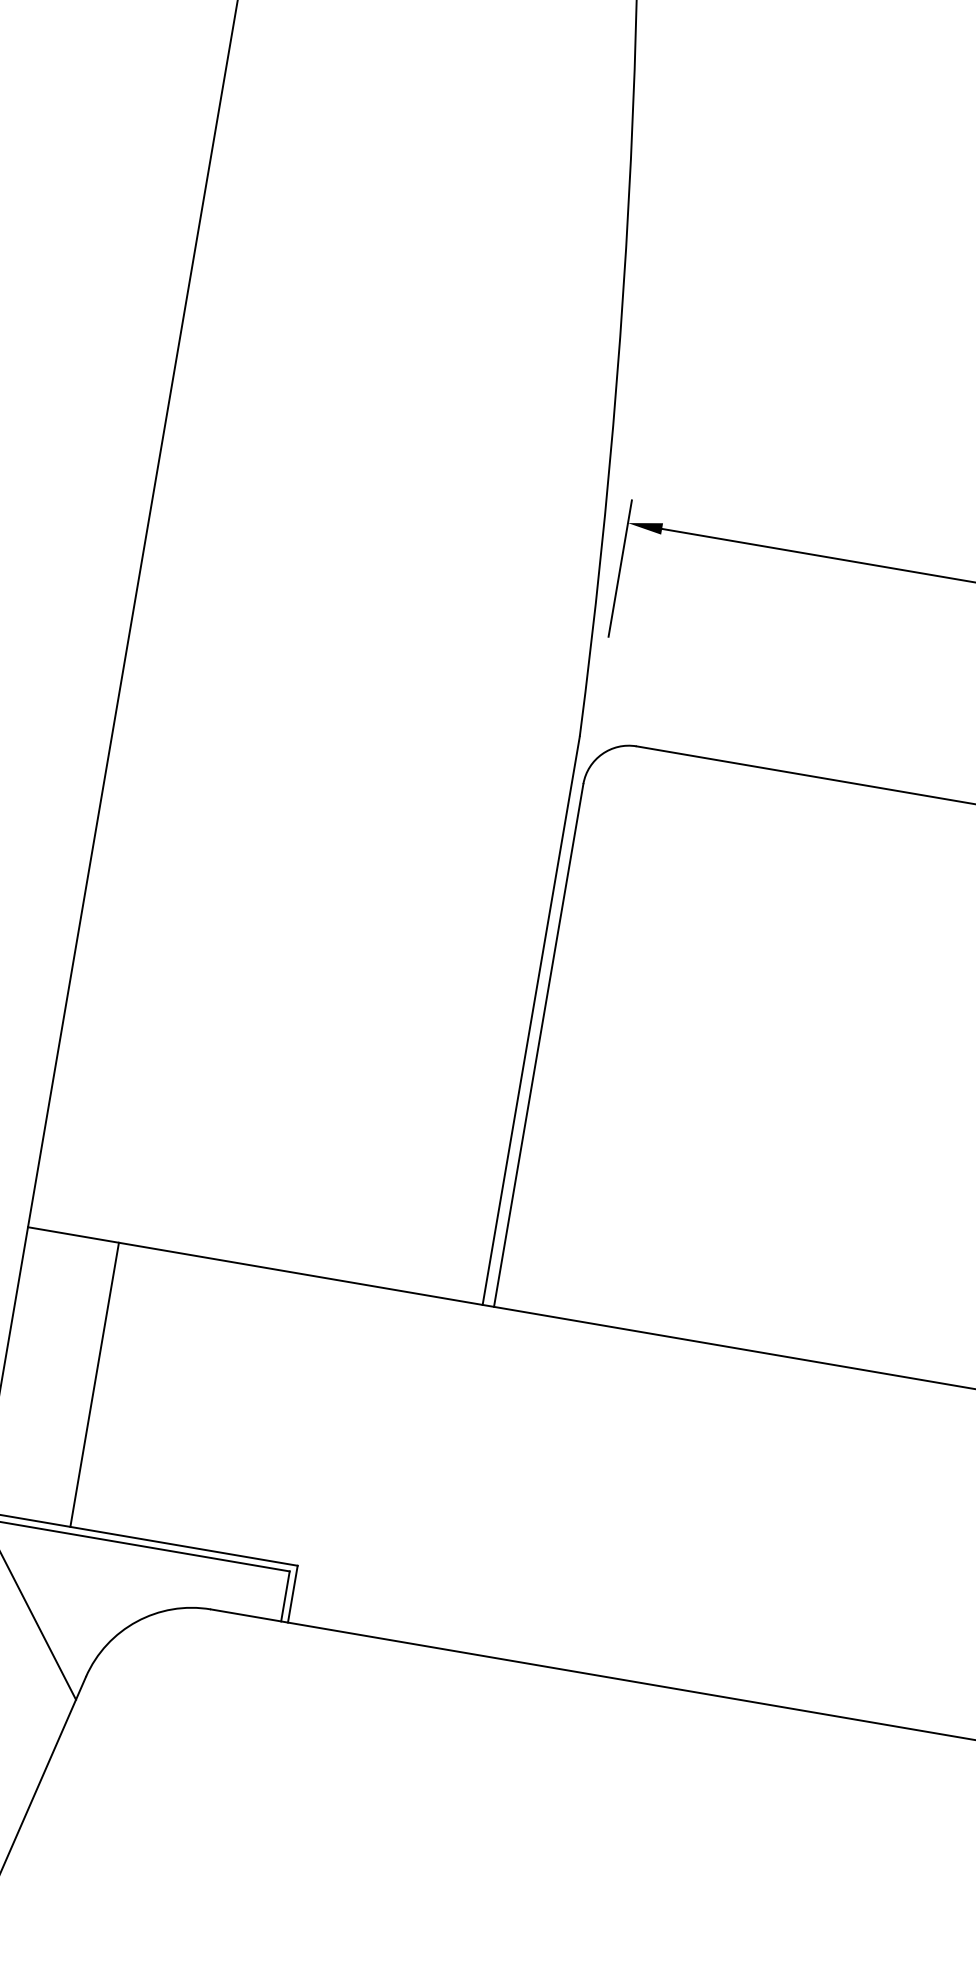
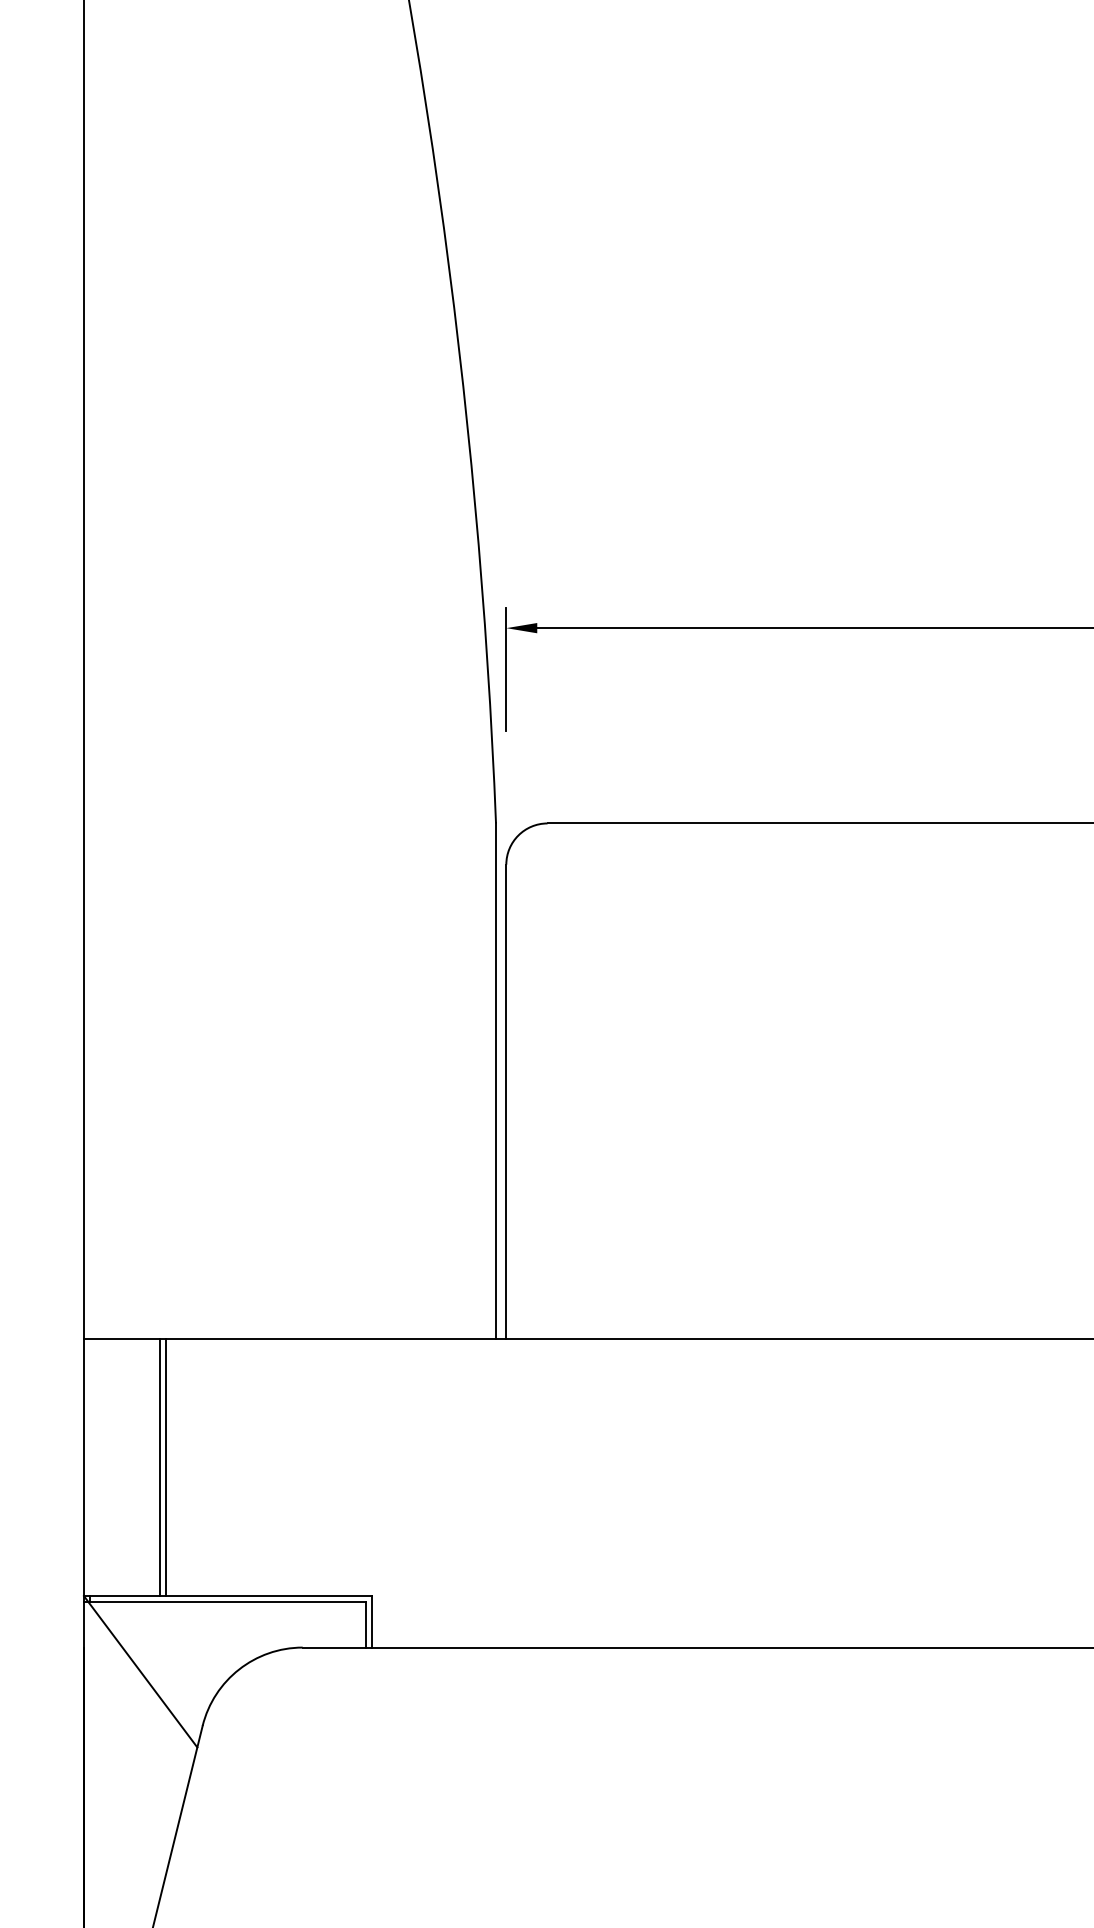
line: (88, 1383) -> (160, 1467), added

